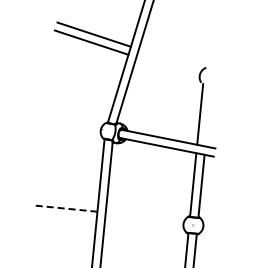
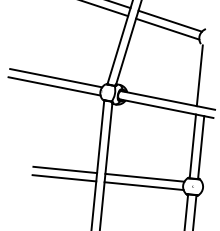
line: (170, 59) -> (170, 20), added
line: (167, 67) -> (167, 28), added
line: (56, 116) -> (56, 77), added
line: (54, 124) -> (54, 85), added
line: (65, 208) -> (65, 169), dashed -> solid
line: (64, 216) -> (64, 177), added
line: (144, 216) -> (144, 177), added
line: (143, 224) -> (143, 185), added

